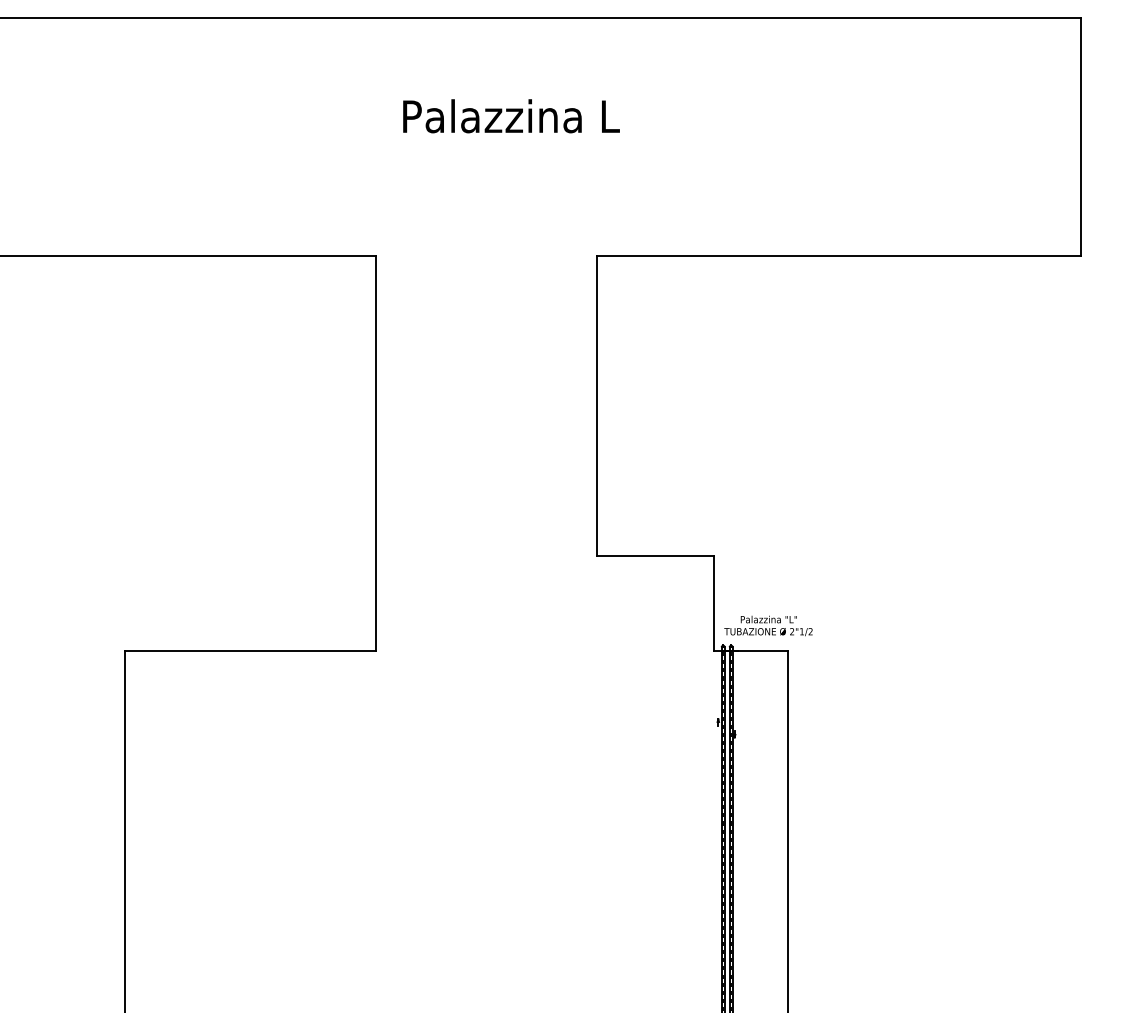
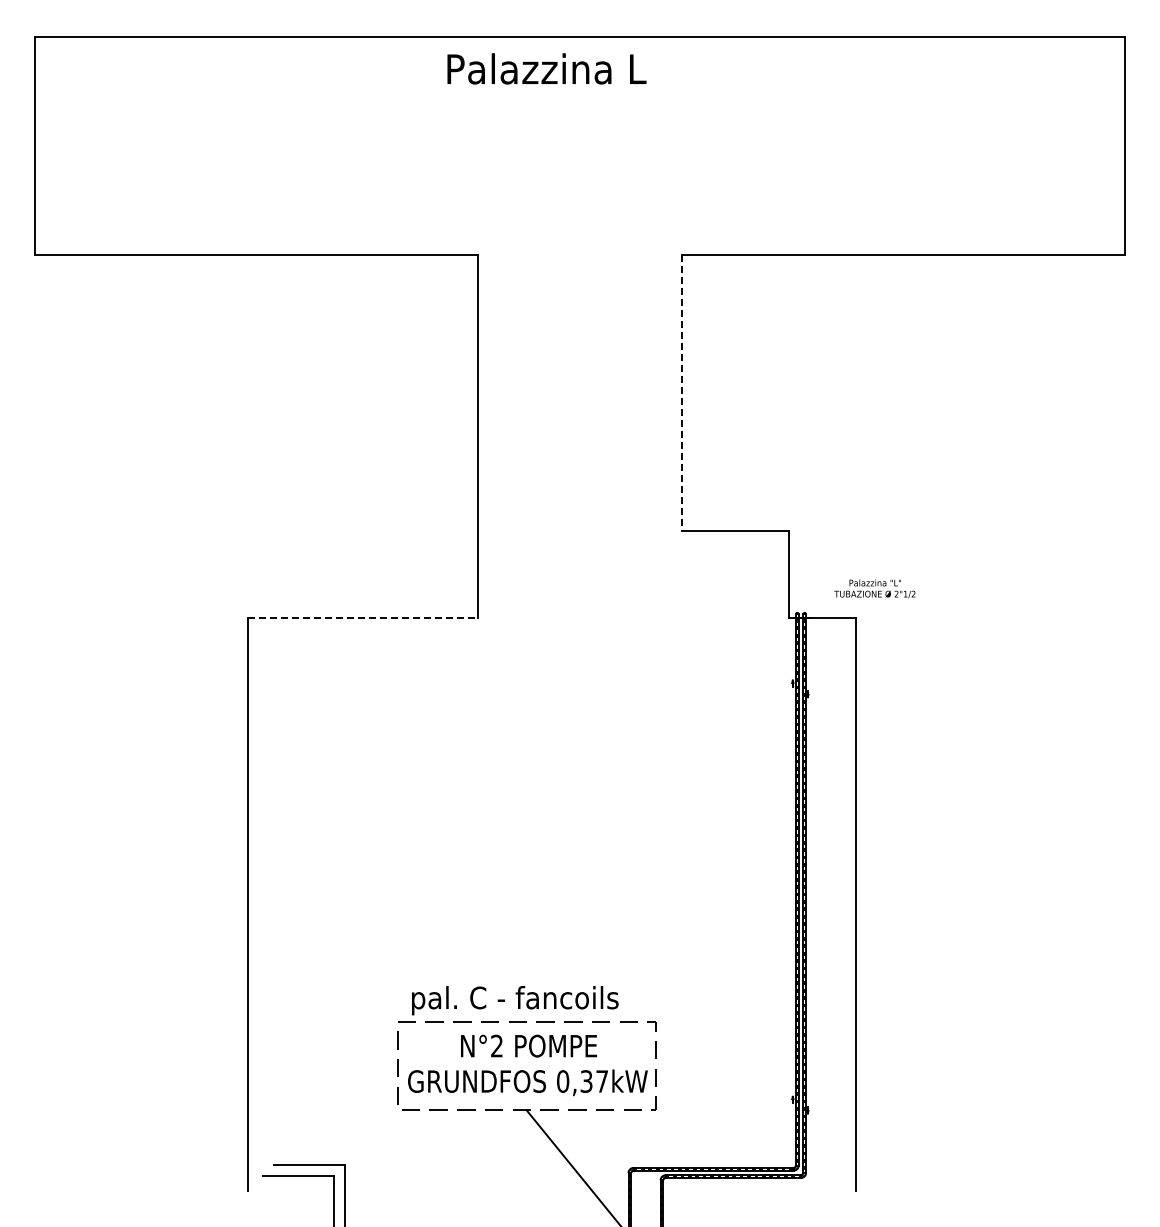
text: (511, 115) -> (546, 68), moved
line: (597, 406) -> (681, 393), solid -> dashed
text: (768, 625) -> (874, 588), moved
line: (250, 650) -> (363, 617), solid -> dashed

